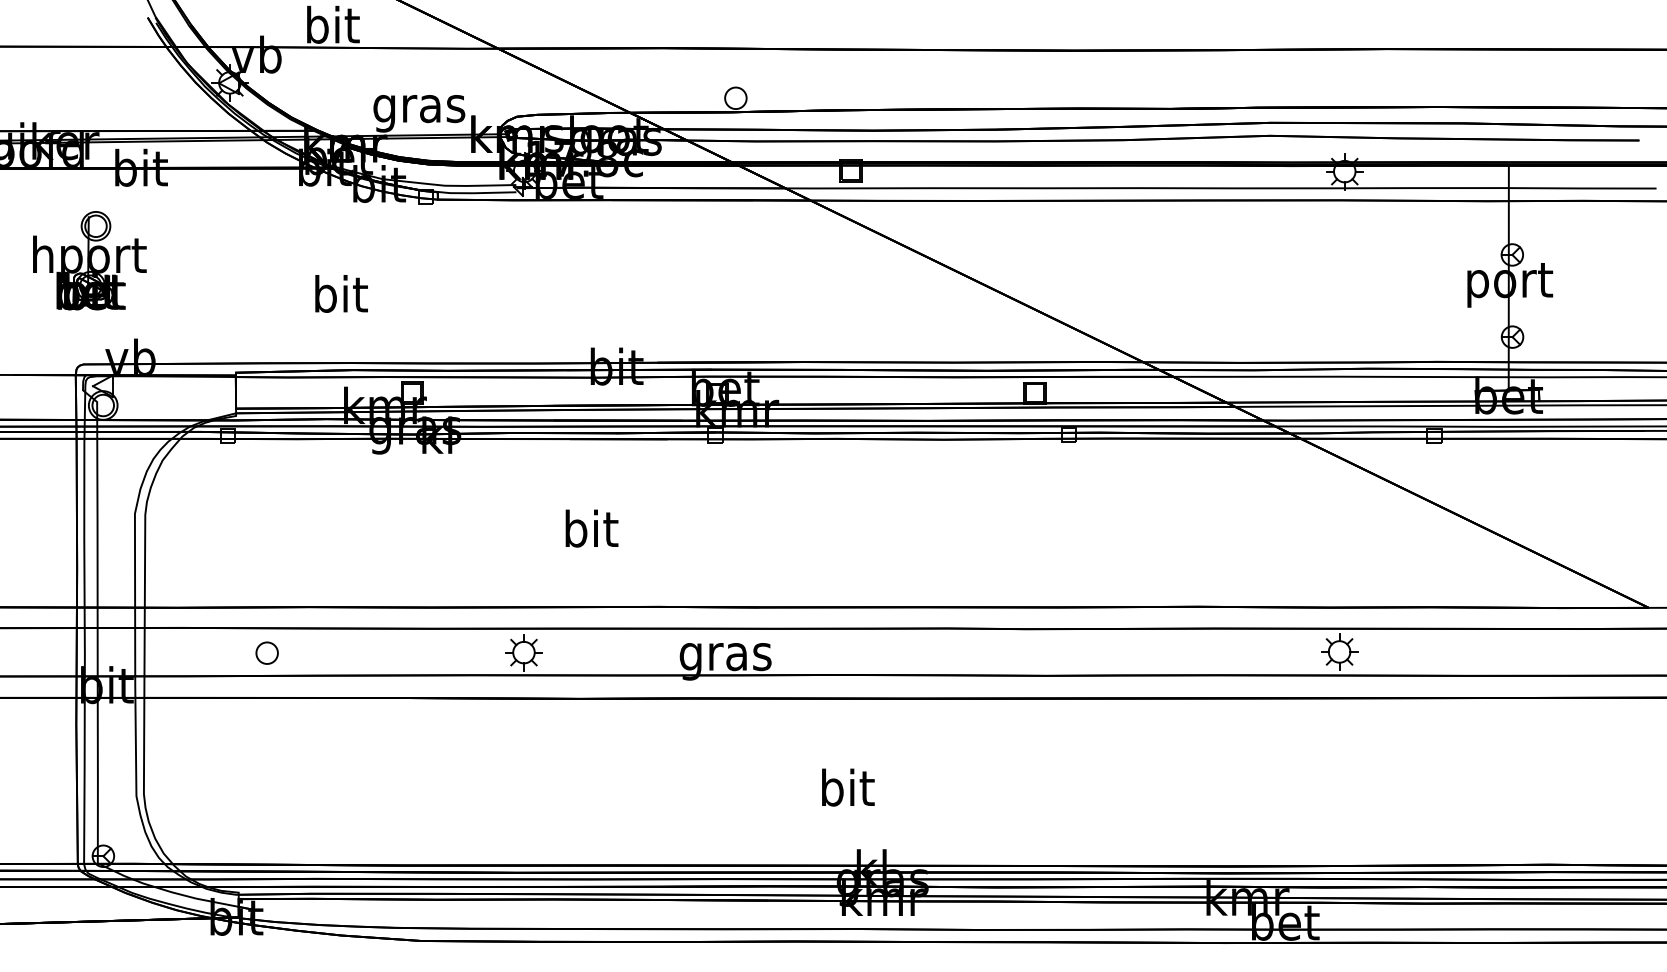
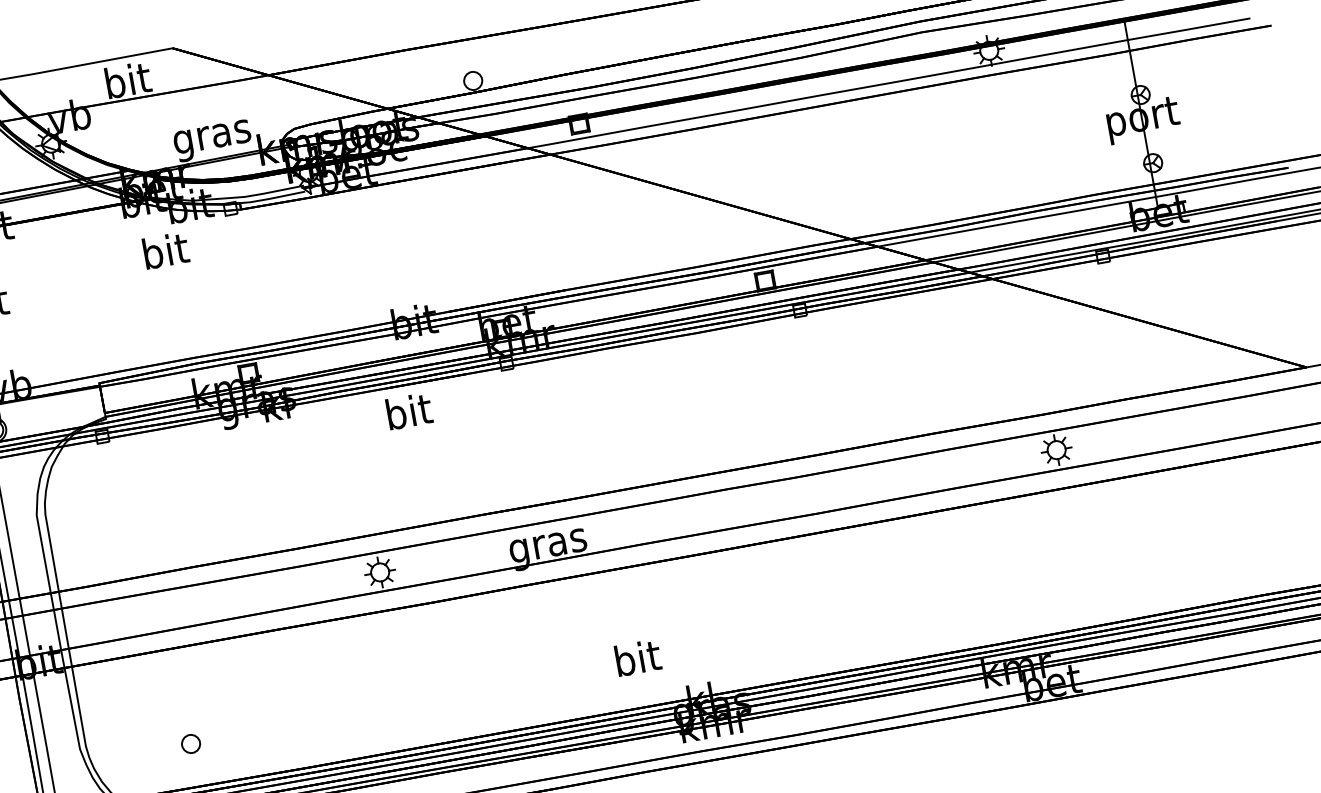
text: (341, 293) -> (165, 250), moved
text: (591, 528) -> (408, 411), moved
part: (266, 652) -> (190, 743), moved
text: (848, 787) -> (638, 657), moved

